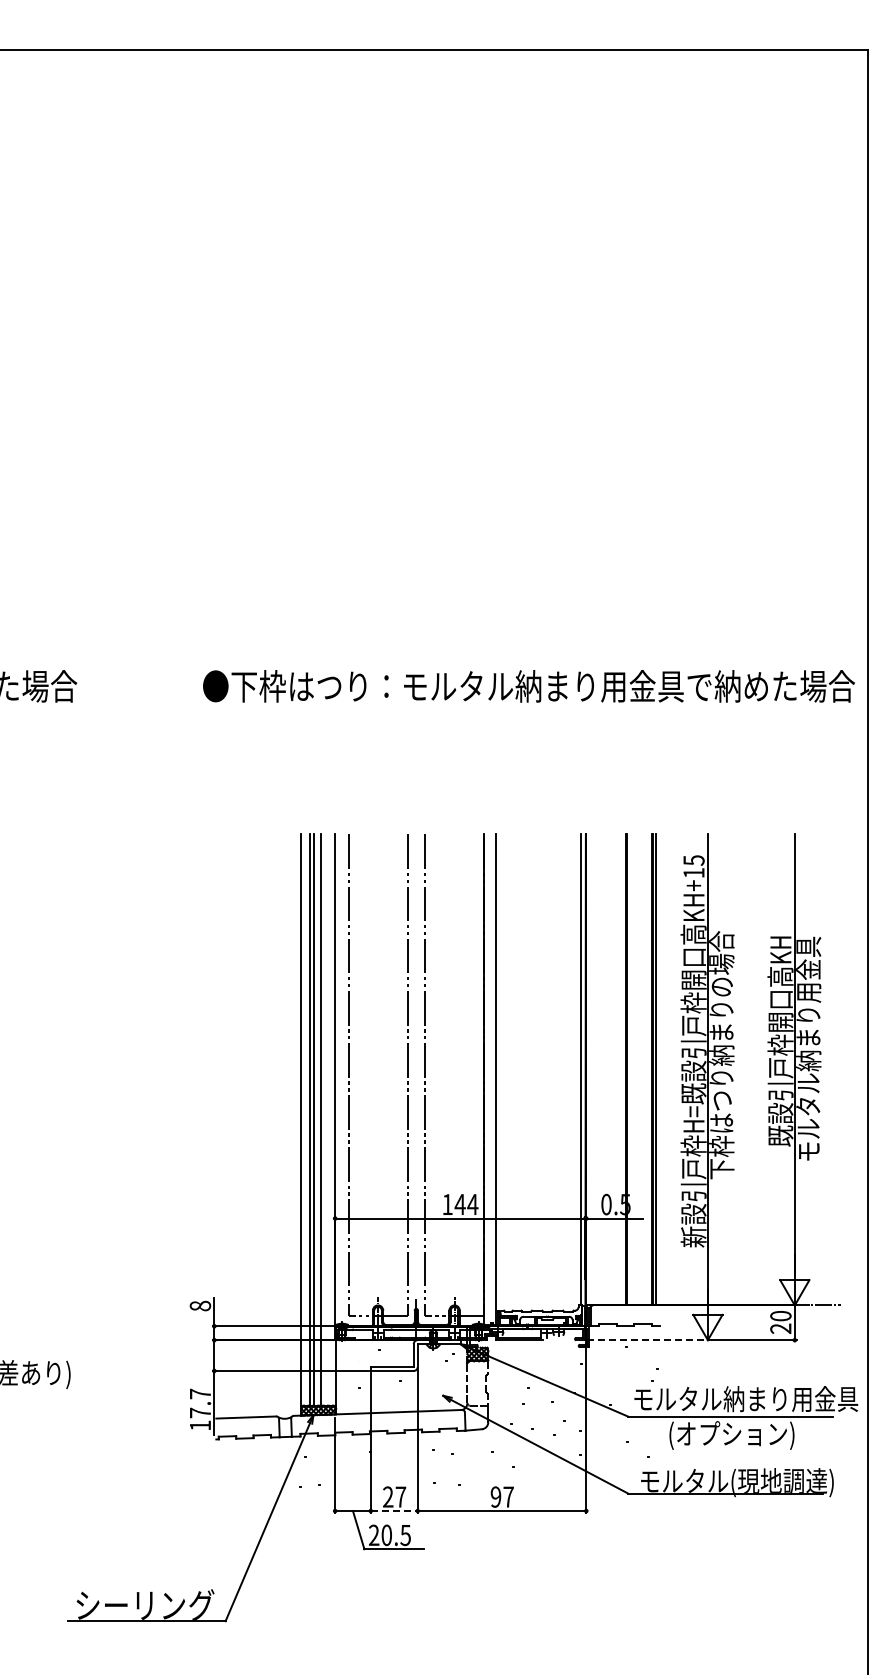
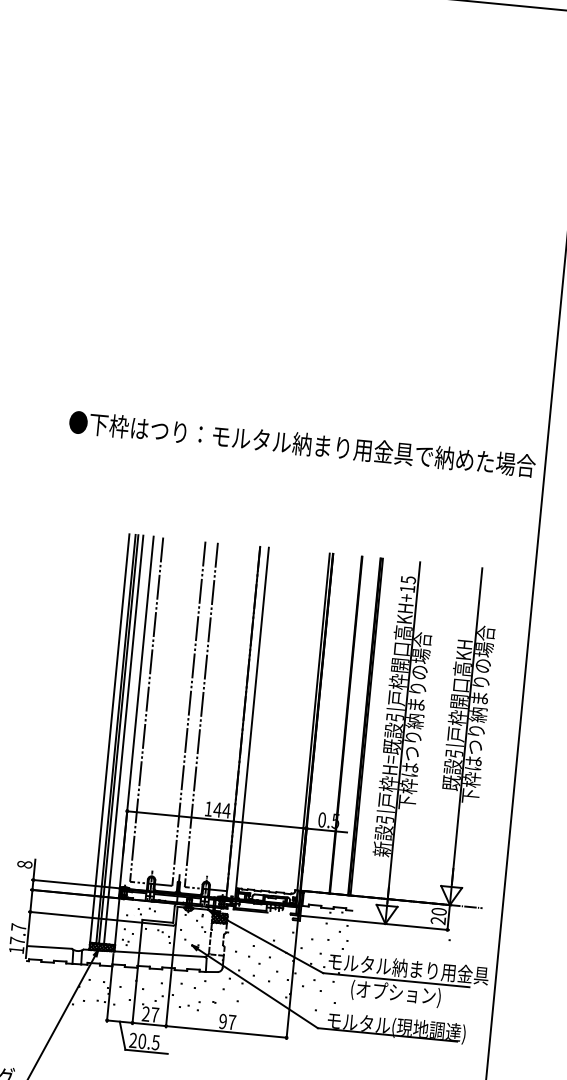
text: (808, 1037) -> (478, 714), モルタル納まり用金具 -> 下枠はつり納まりの場合
line: (648, 1340) -> (342, 920), dashed -> solid
line: (394, 1511) -> (149, 1024), dashed -> solid

